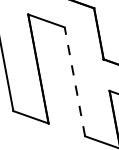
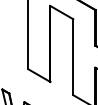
line: (75, 82) -> (73, 57), dashed -> solid

